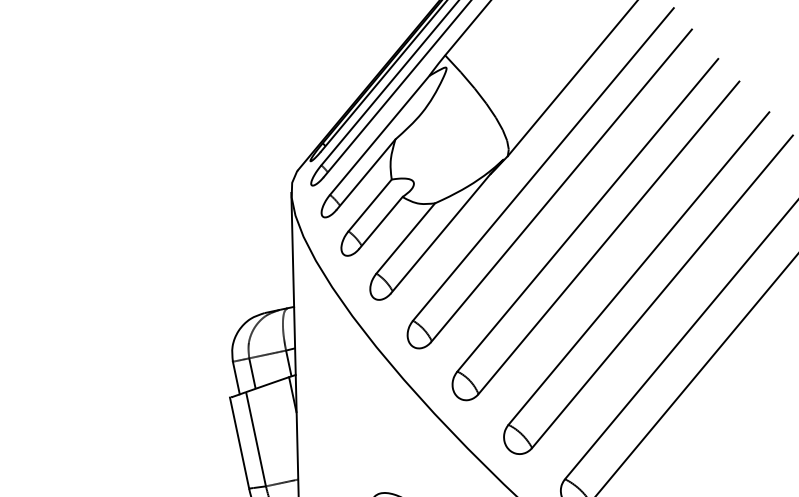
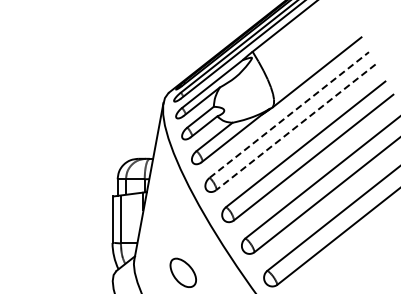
line: (543, 163) -> (289, 114), solid -> dashed
line: (560, 186) -> (295, 127), solid -> dashed

